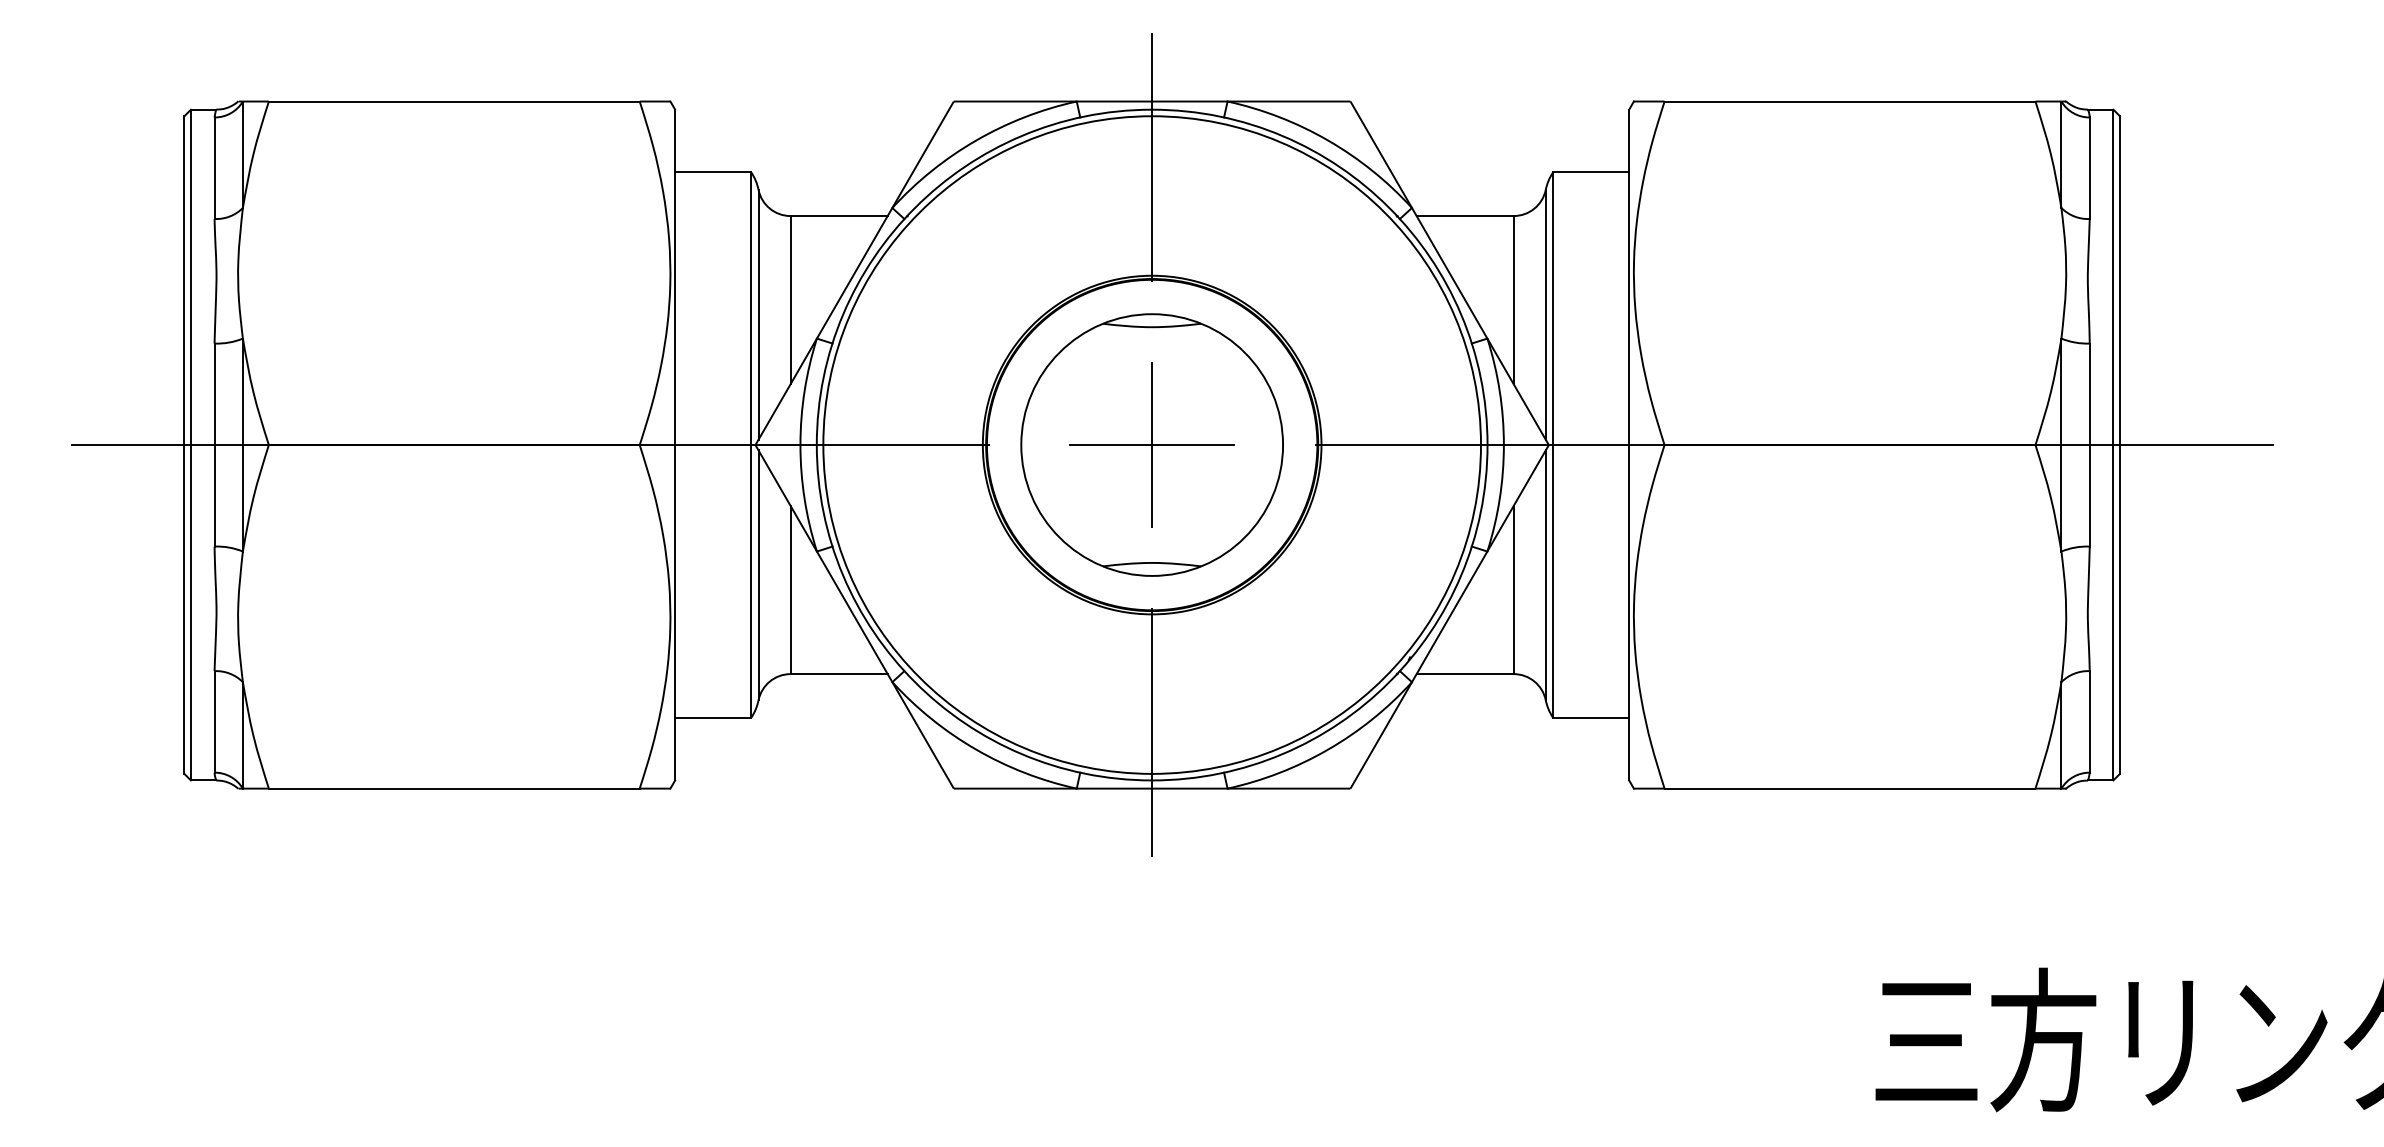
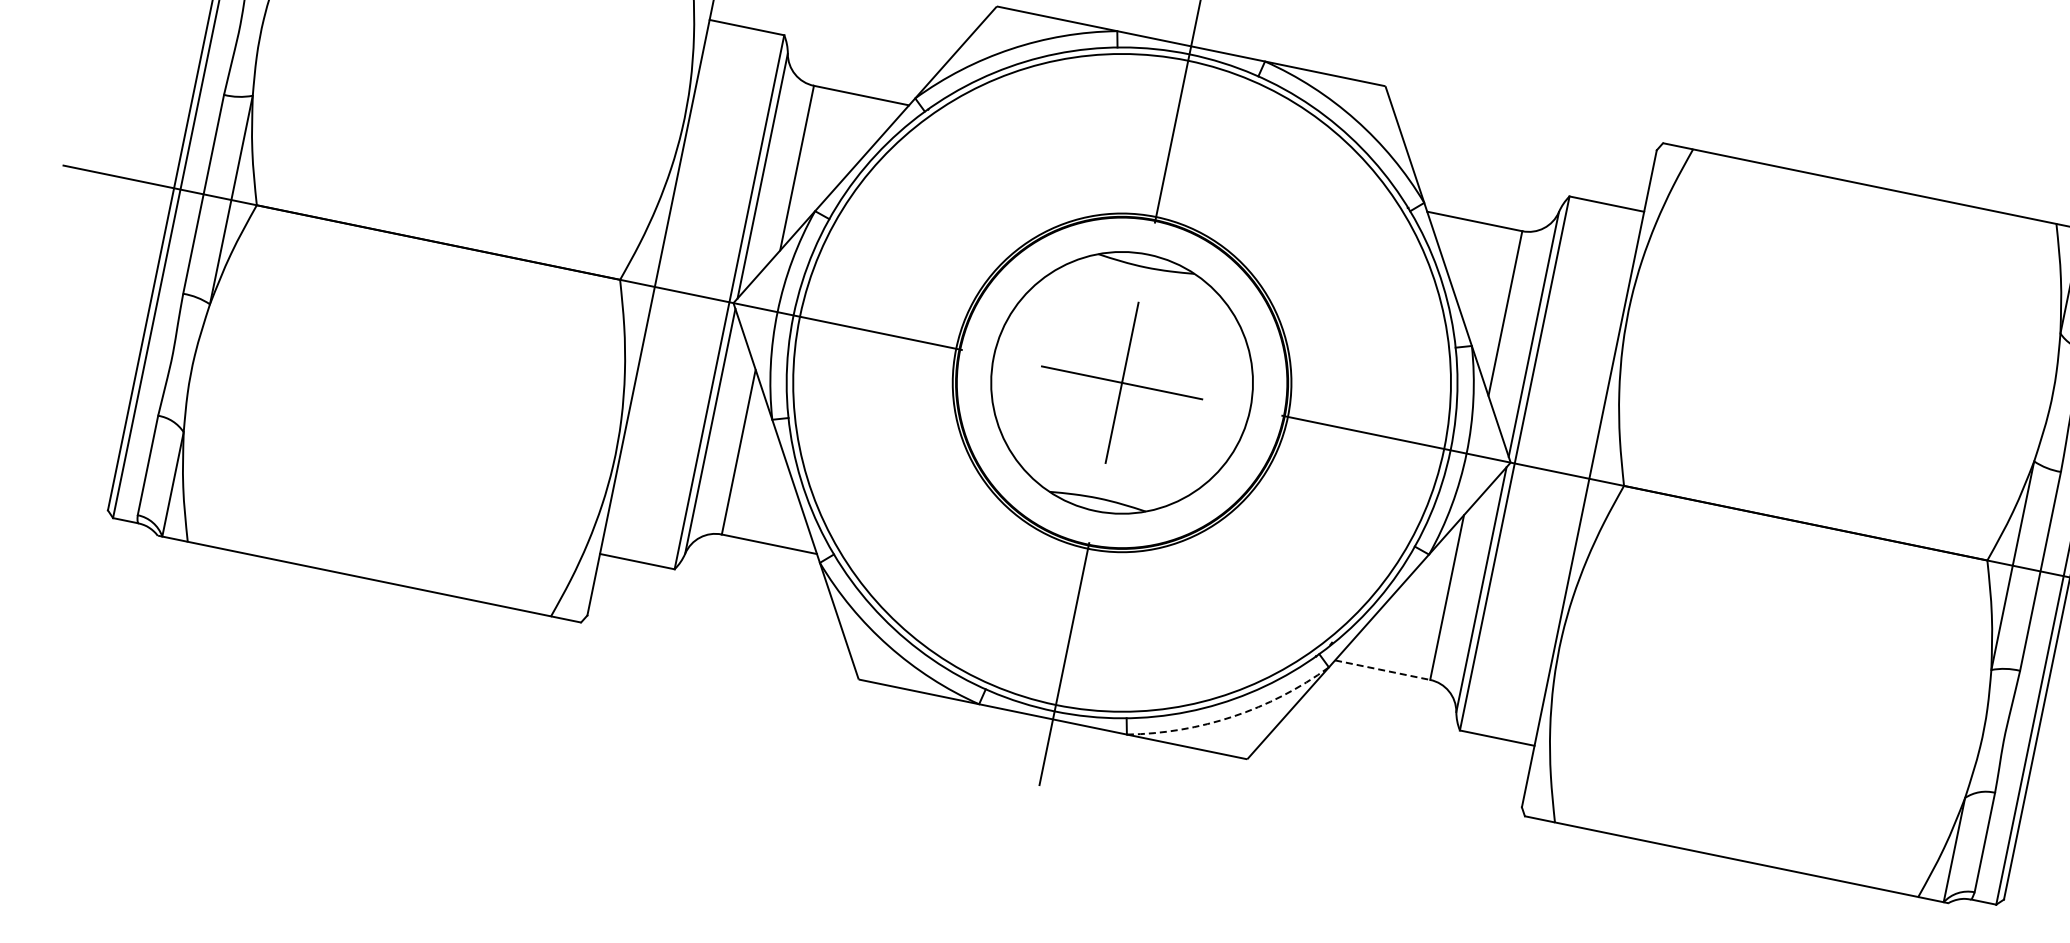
line: (1465, 674) -> (1382, 670), solid -> dashed
arc: (1328, 749) -> (1233, 716), solid -> dashed

